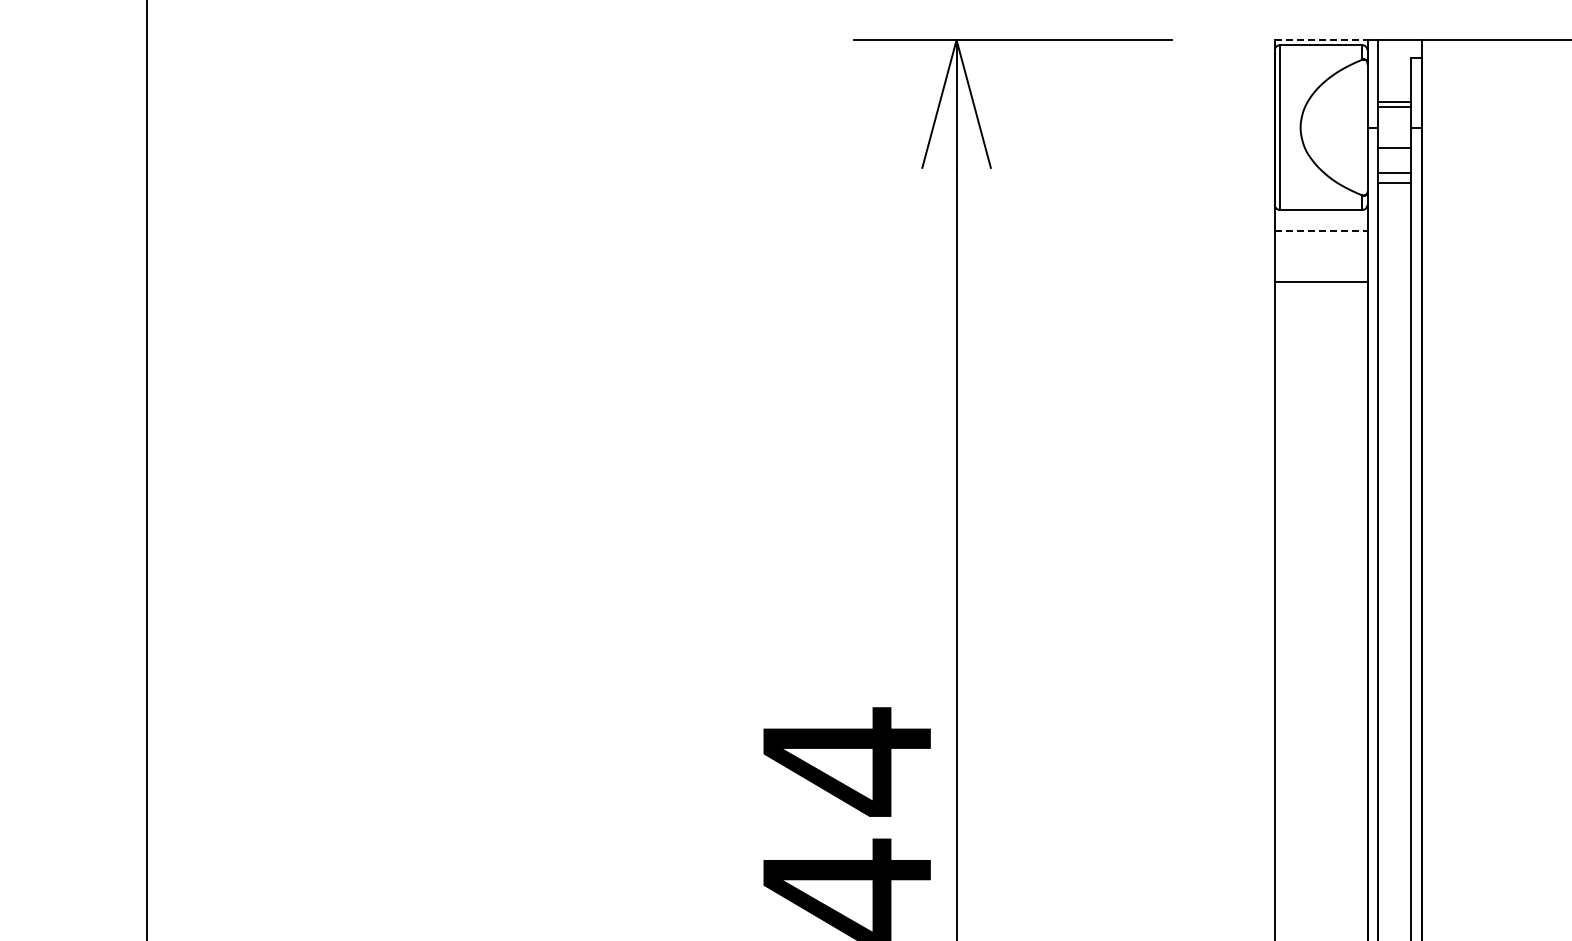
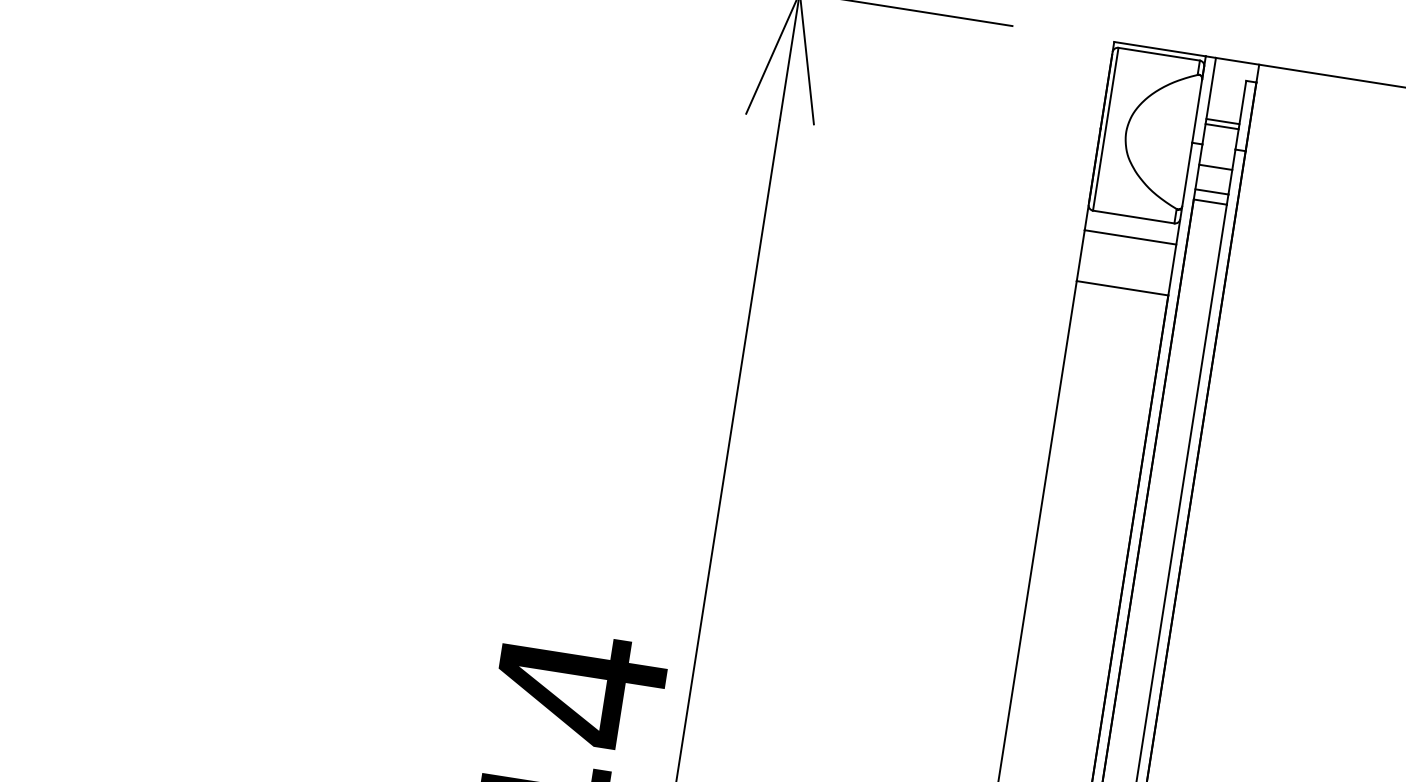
line: (1321, 40) -> (1160, 49), dashed -> solid
line: (1321, 230) -> (1130, 237), dashed -> solid

